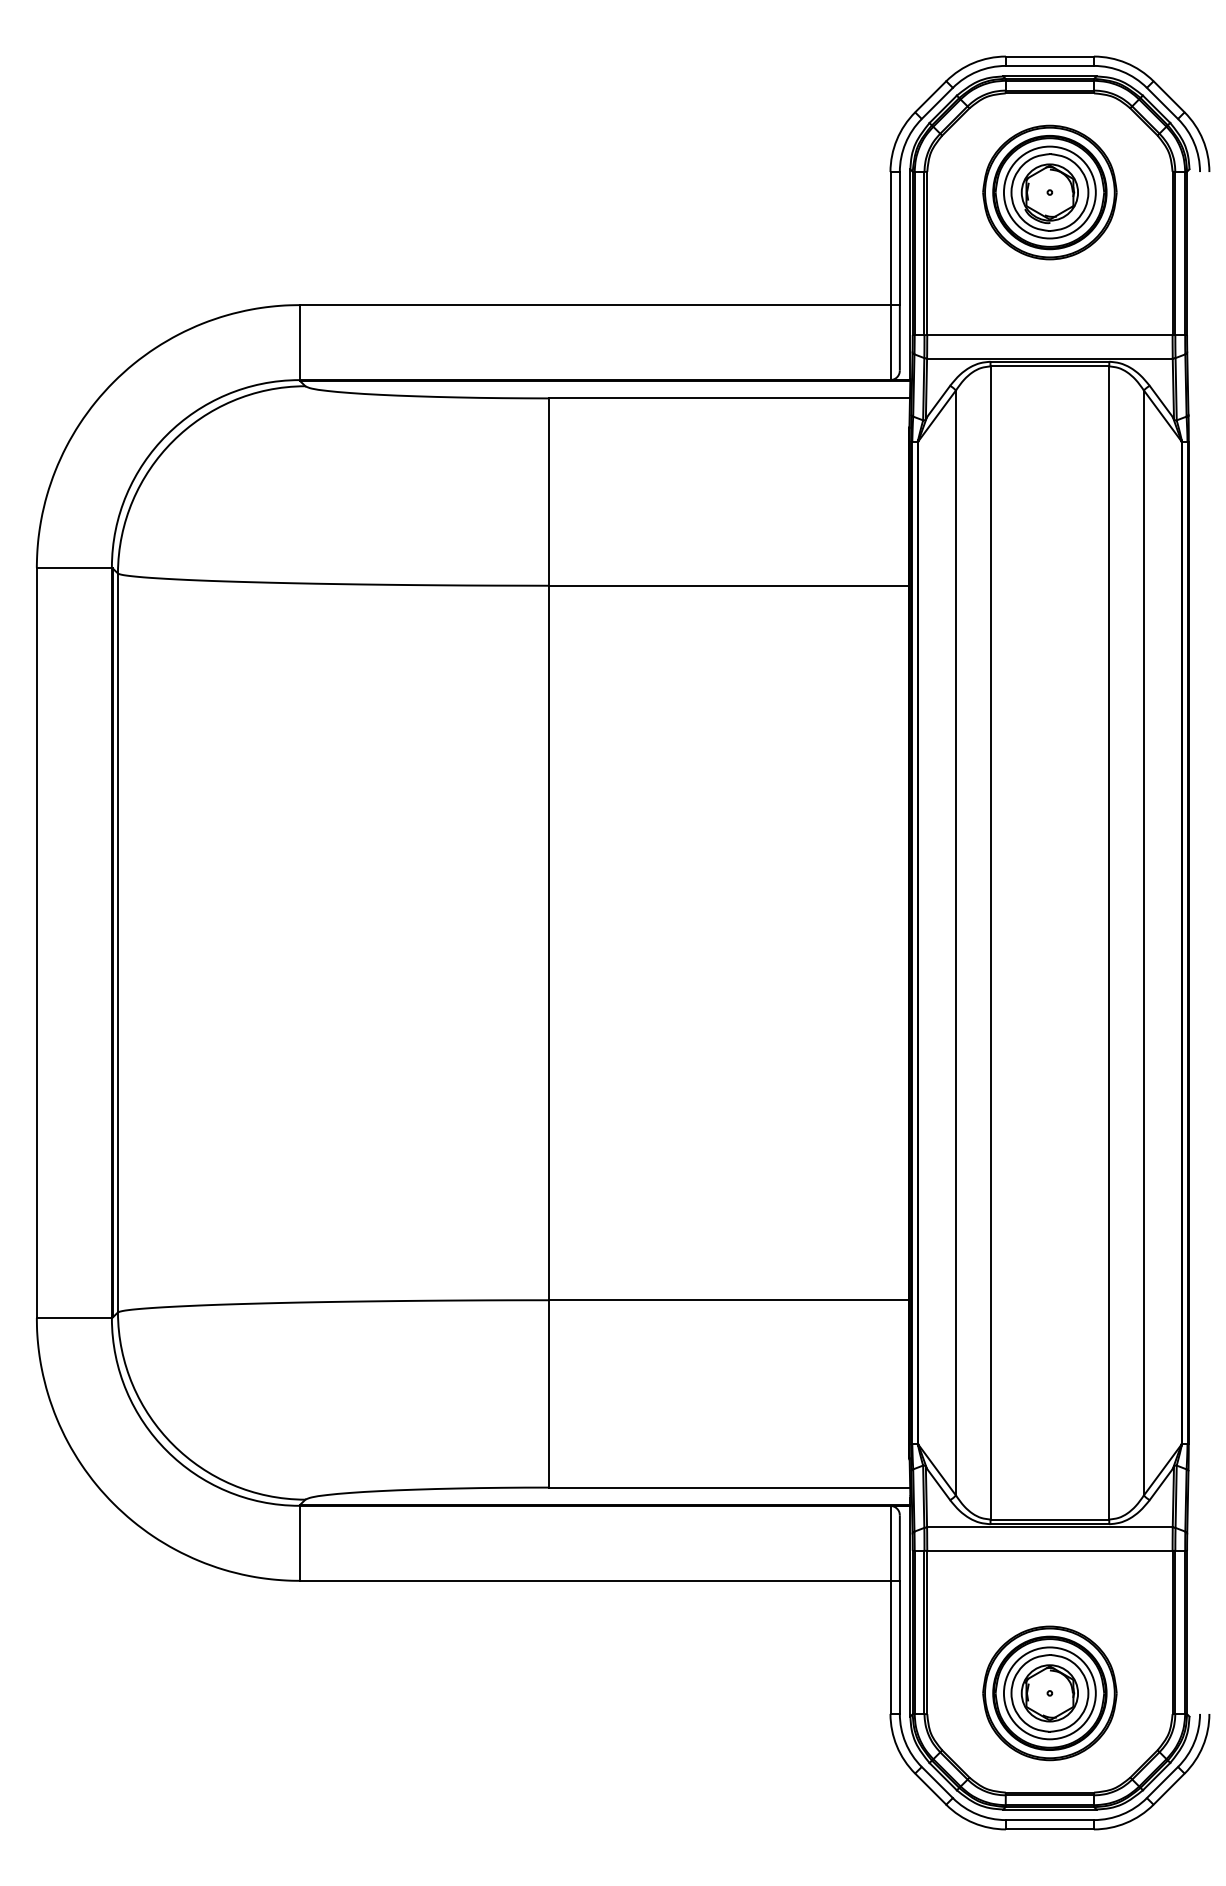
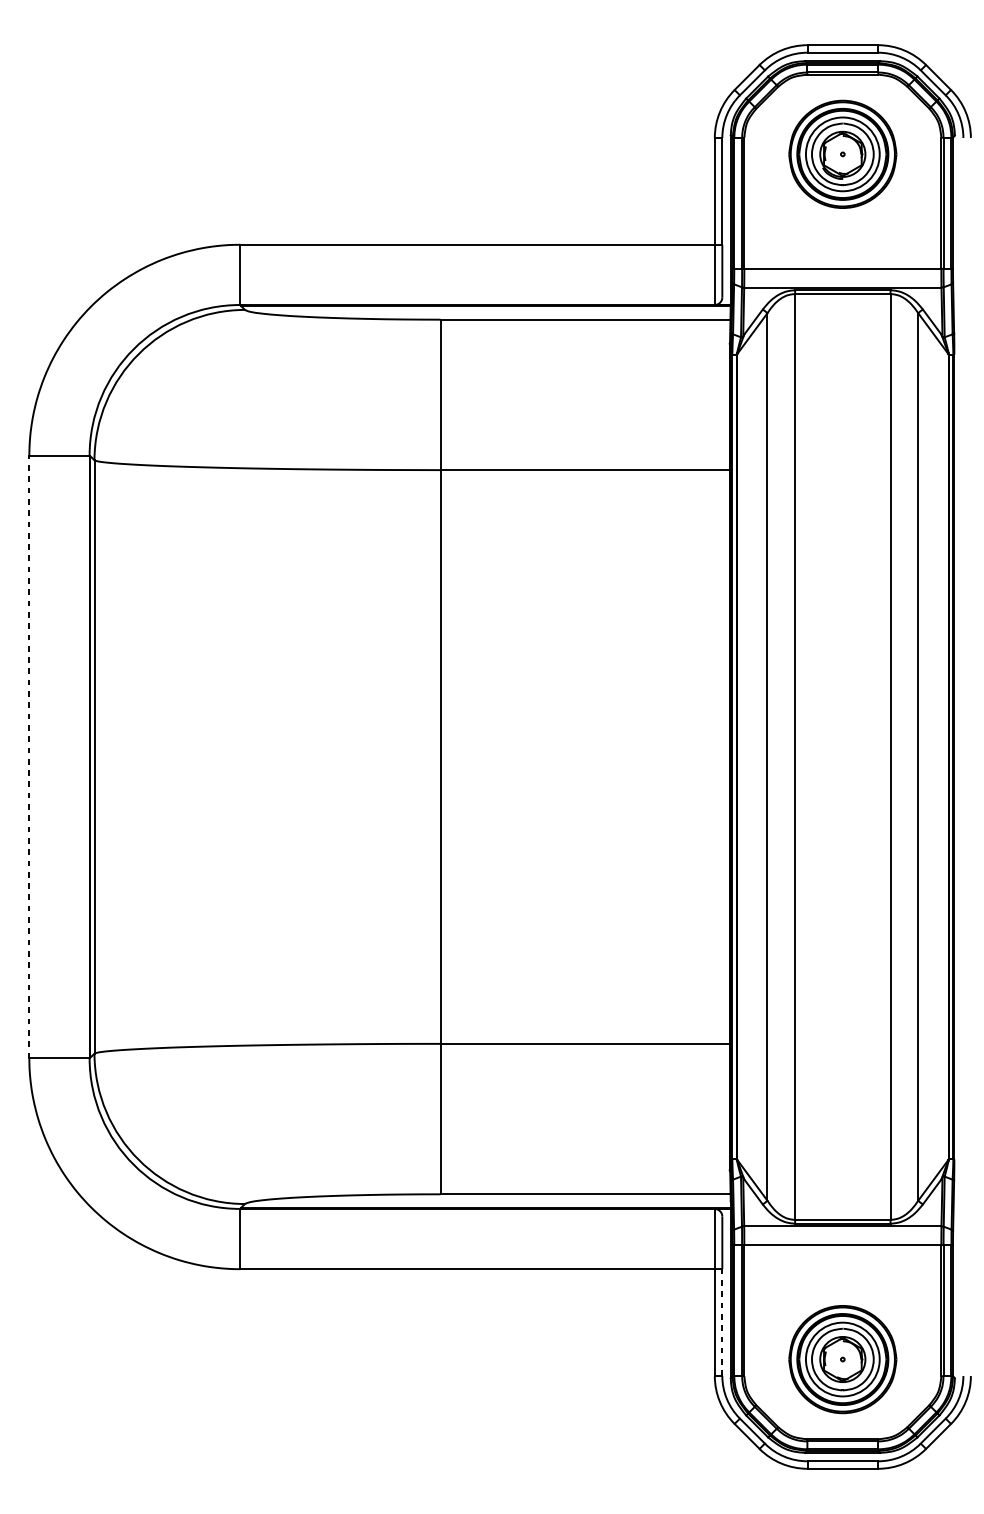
line: (36, 942) -> (29, 756), solid -> dashed
line: (899, 1647) -> (722, 1322), solid -> dashed

